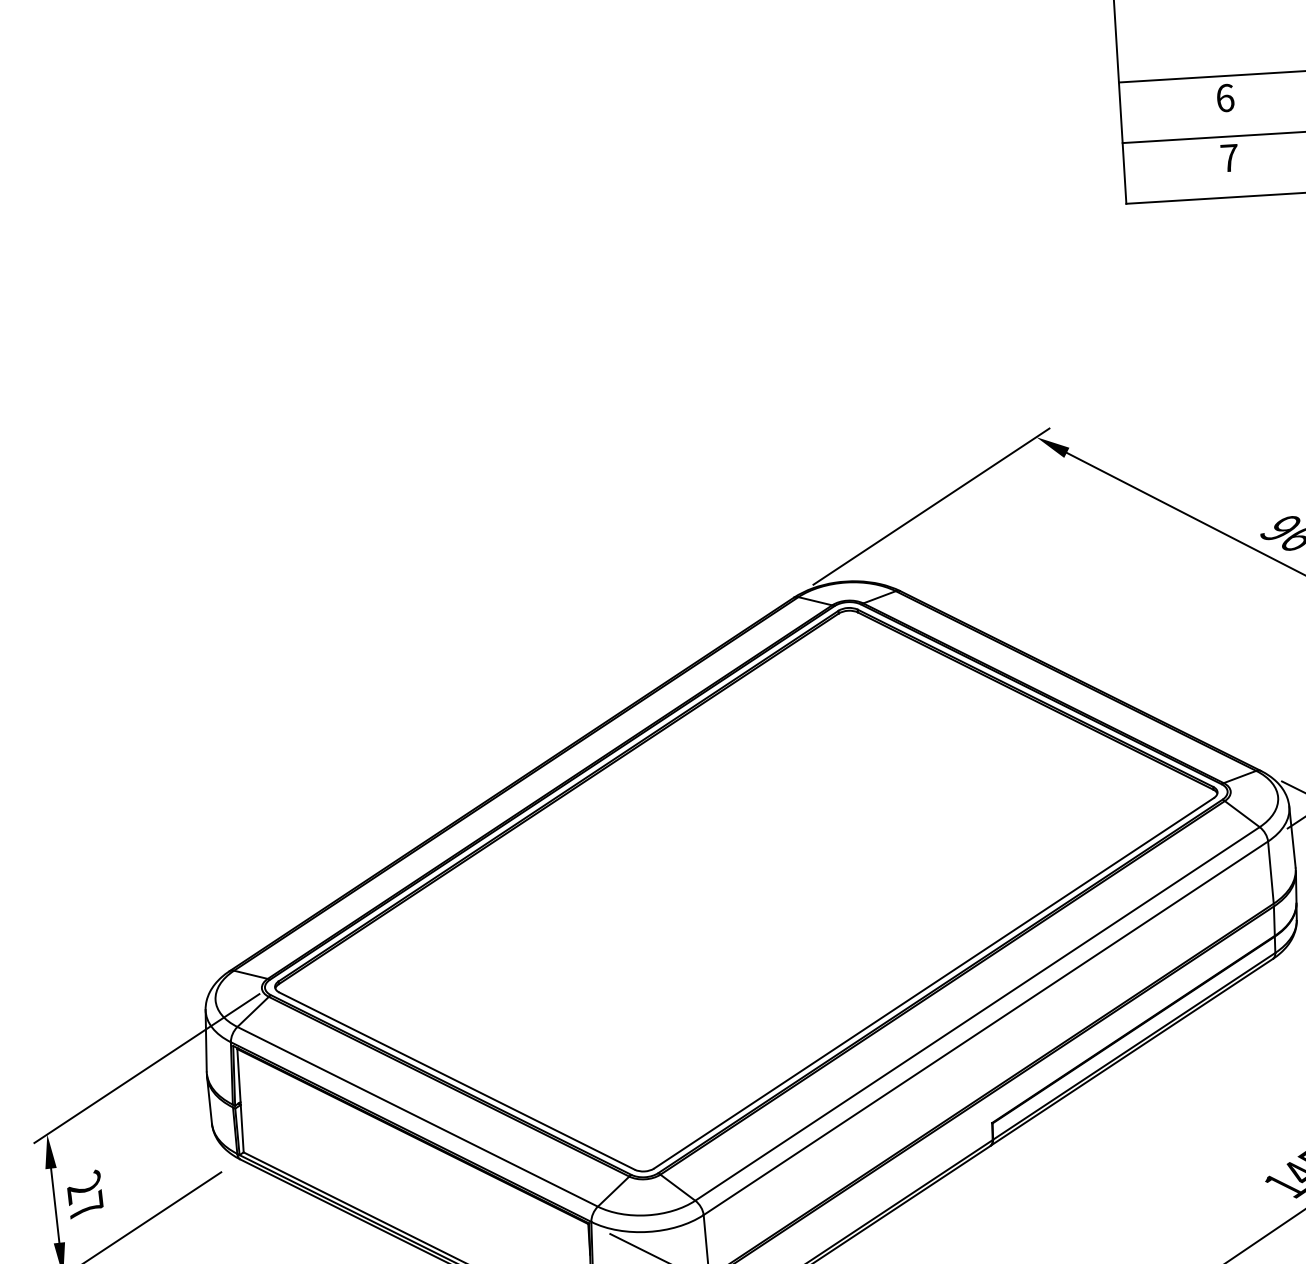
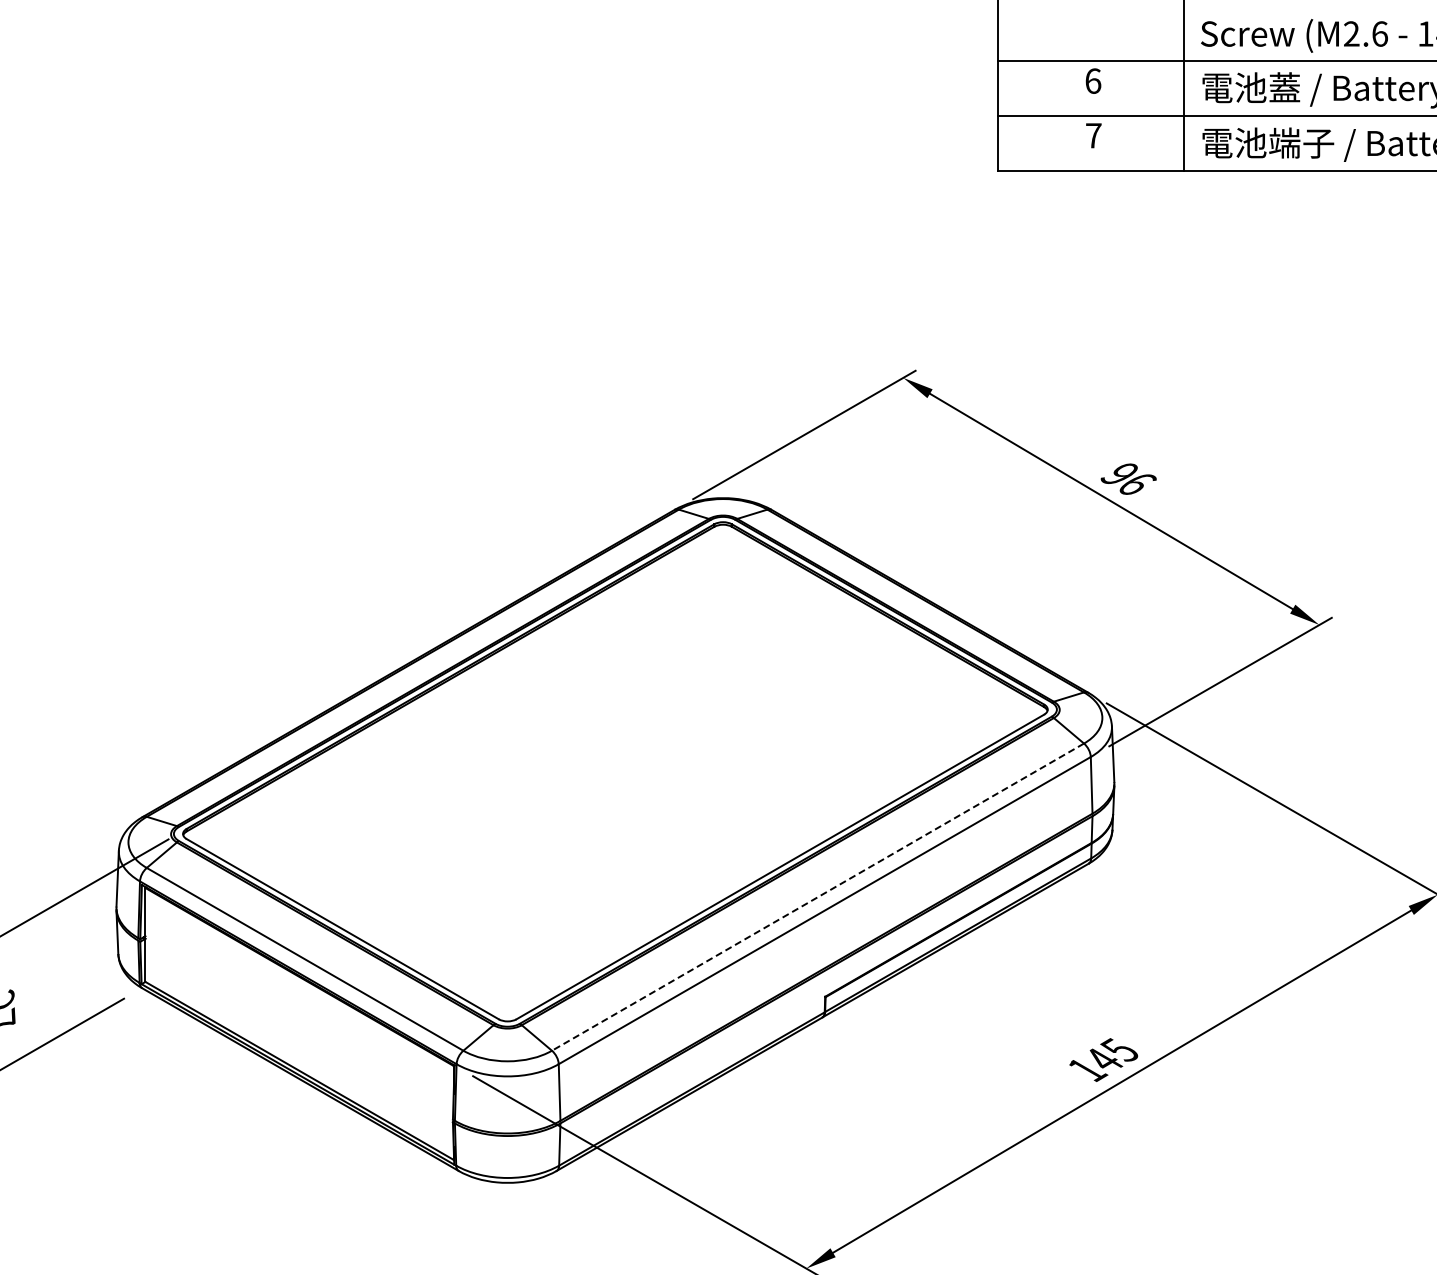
line: (976, 1014) -> (817, 897), solid -> dashed

